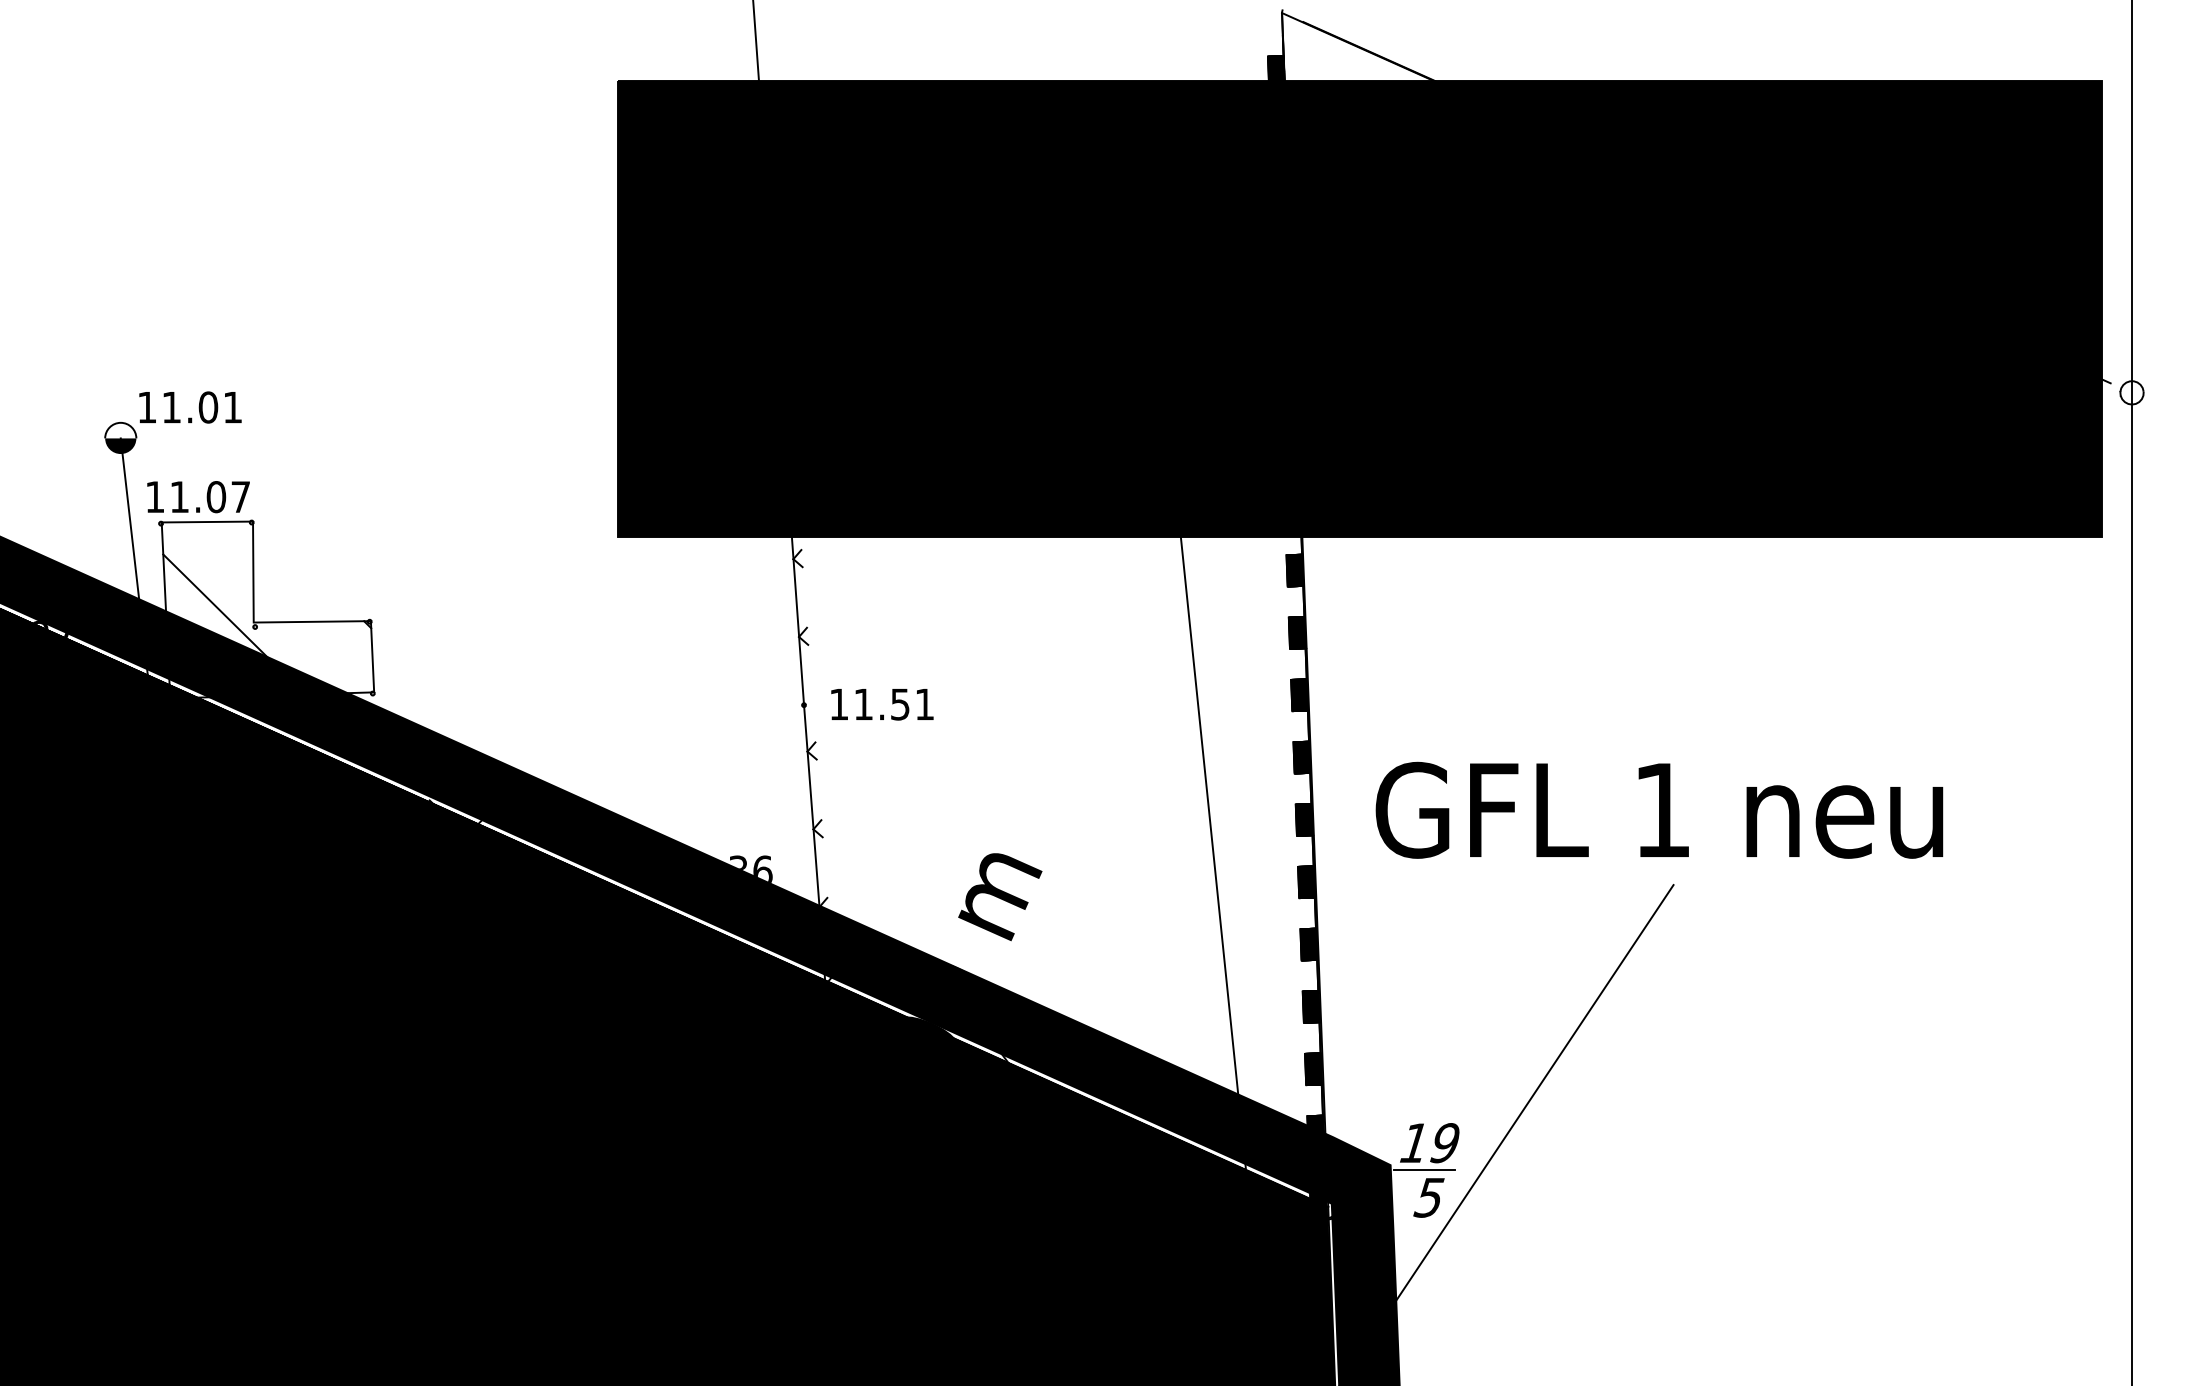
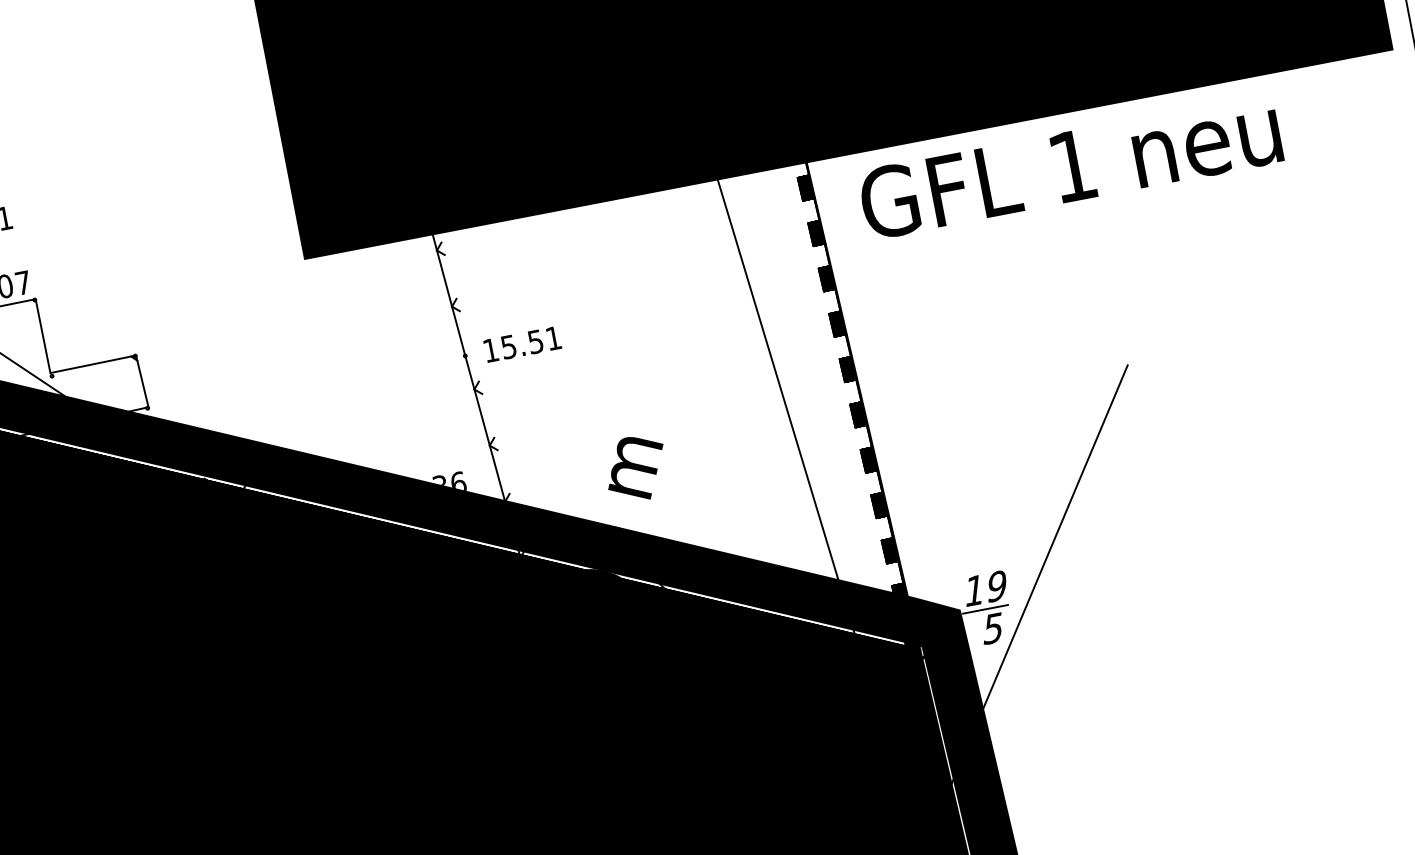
text: (863, 704) -> (508, 347), 11.51 -> 15.51
text: (1659, 809) -> (1070, 165), moved

